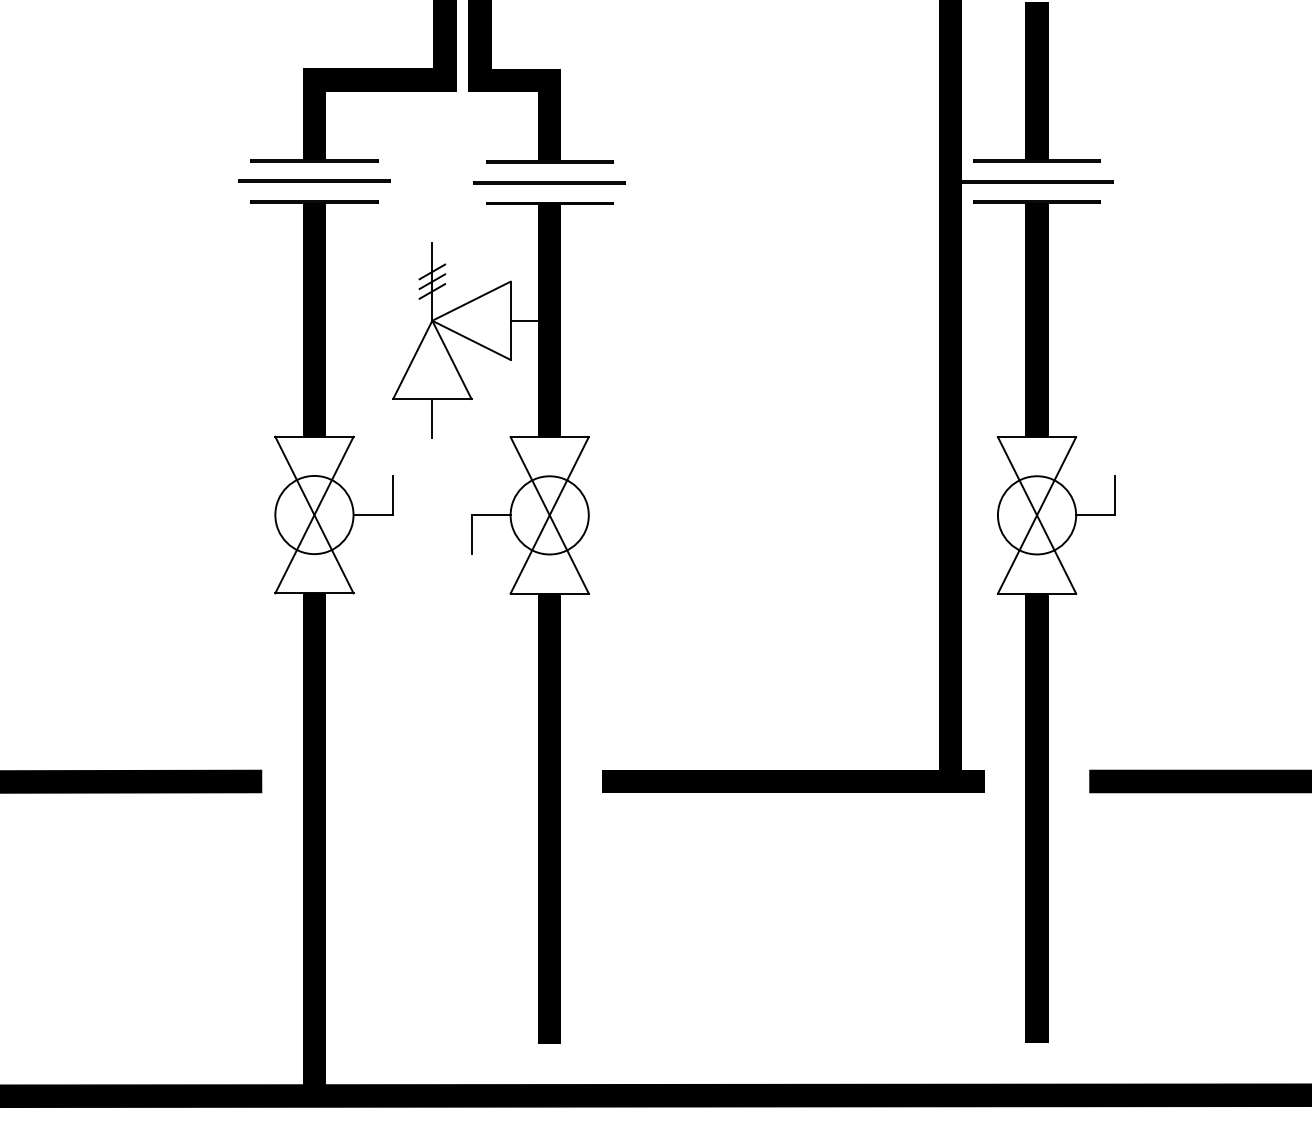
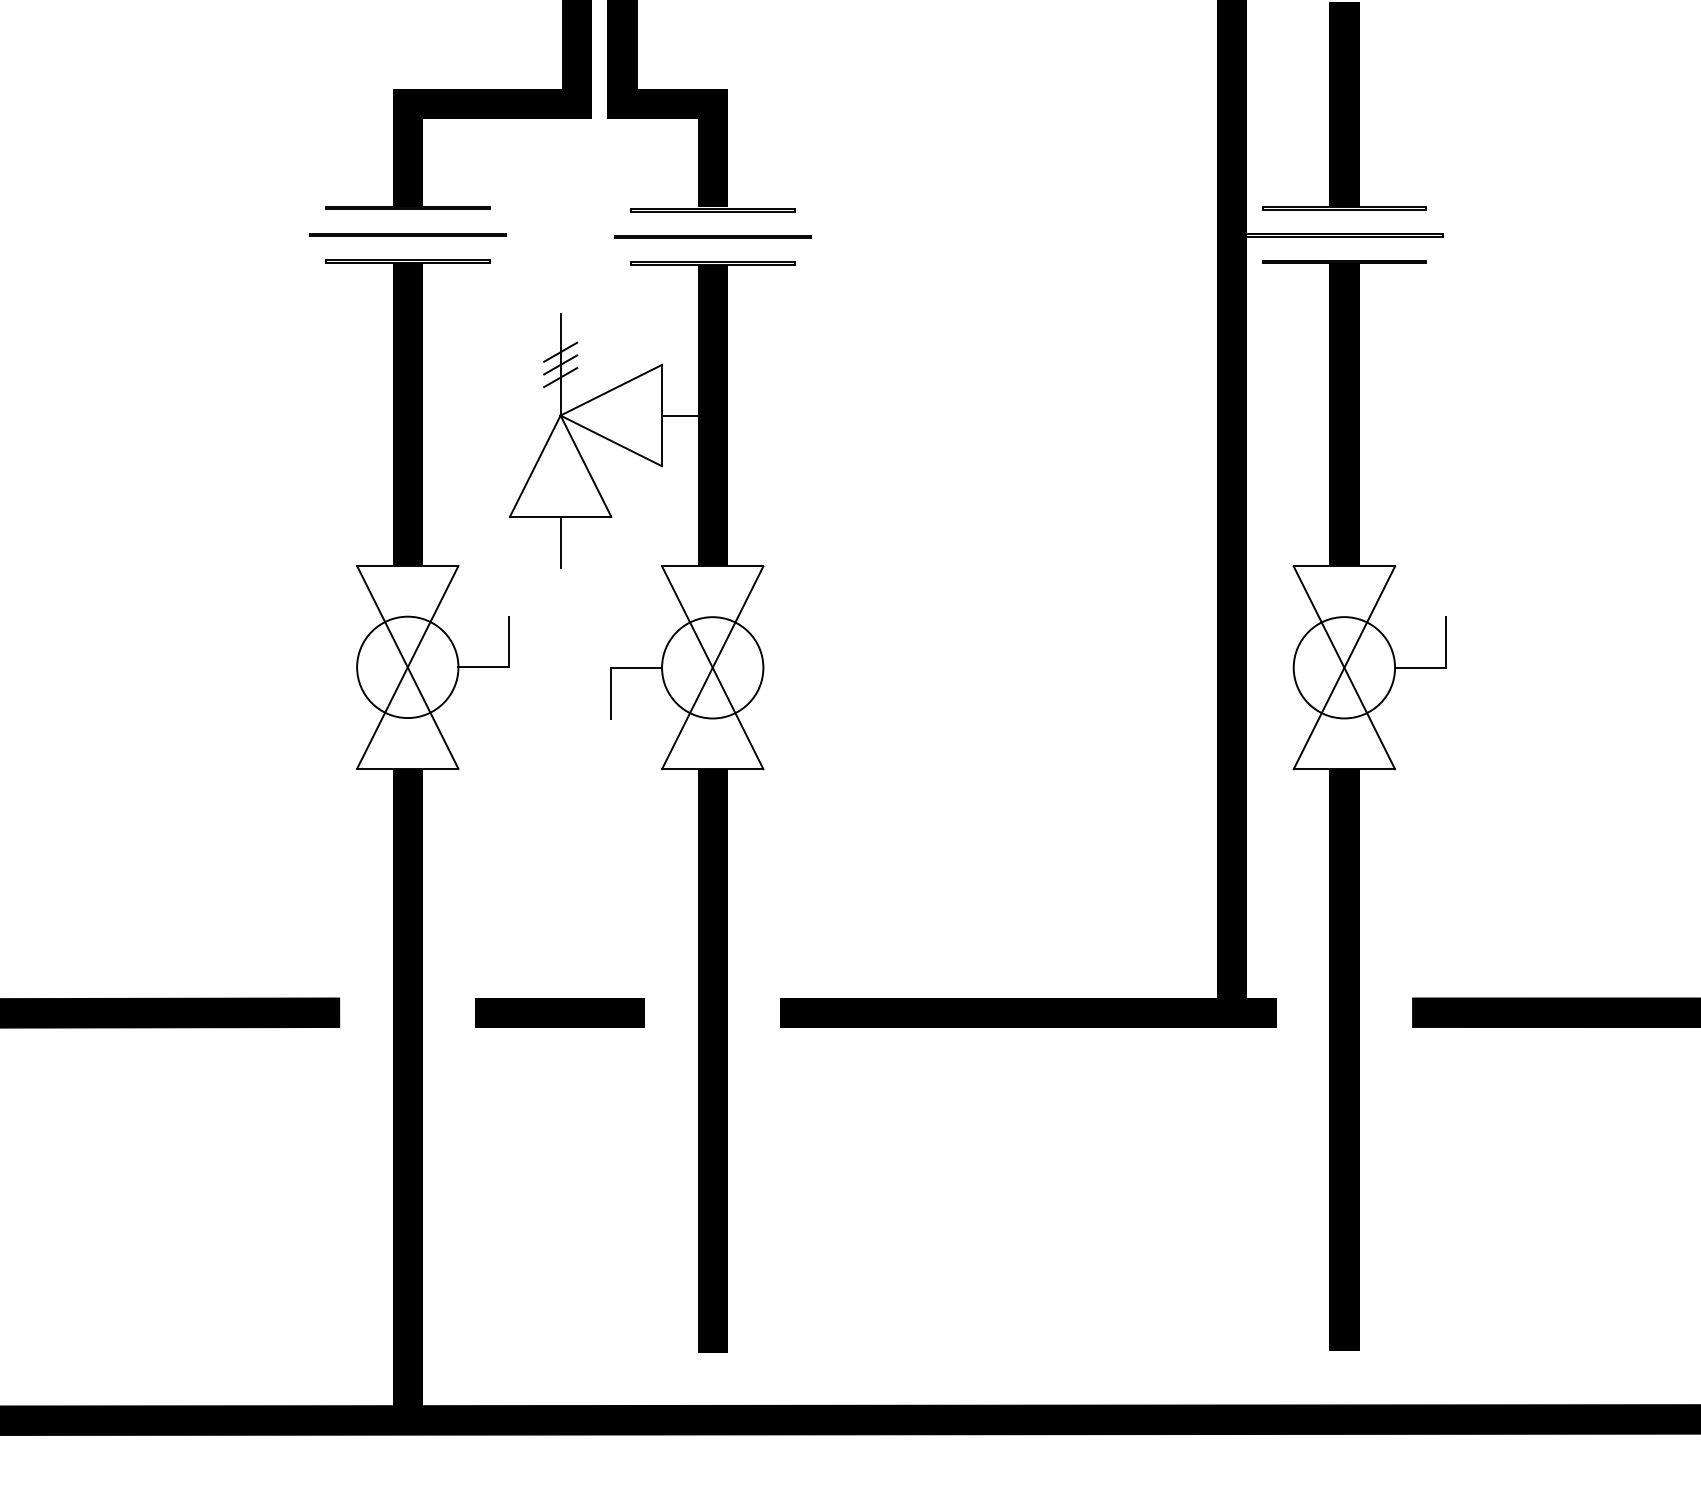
line: (431, 781) -> (559, 1012), added

